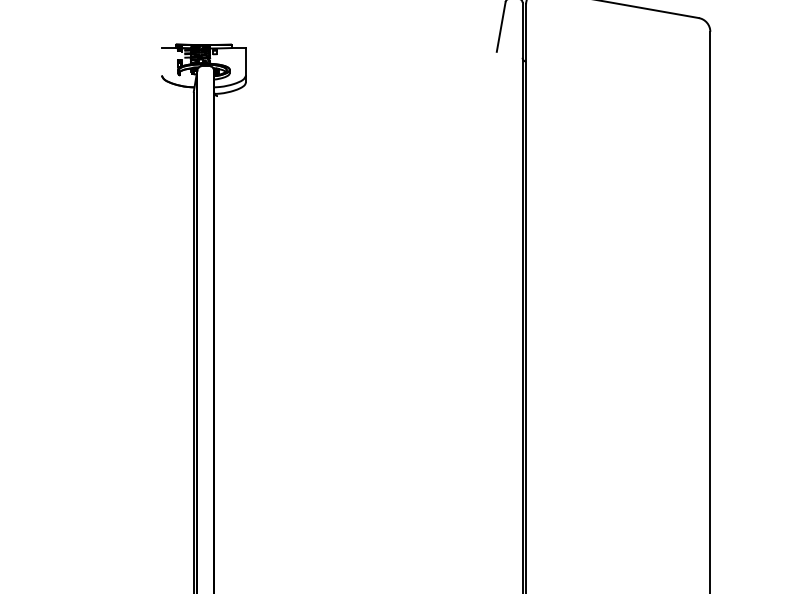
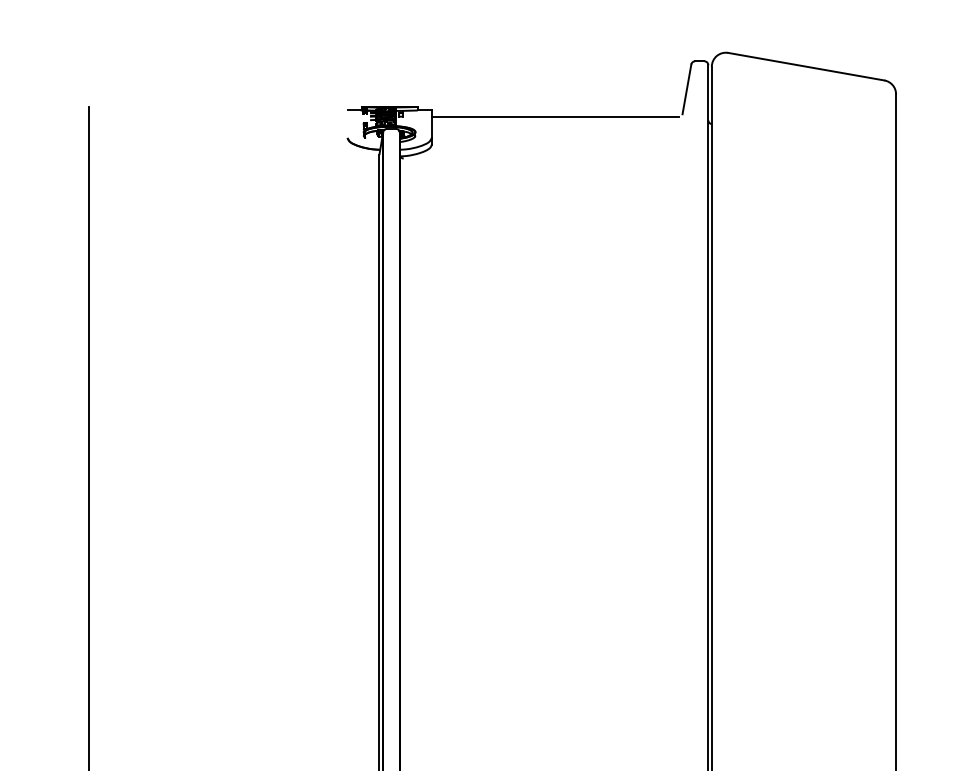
line: (368, 55) -> (554, 117), added

